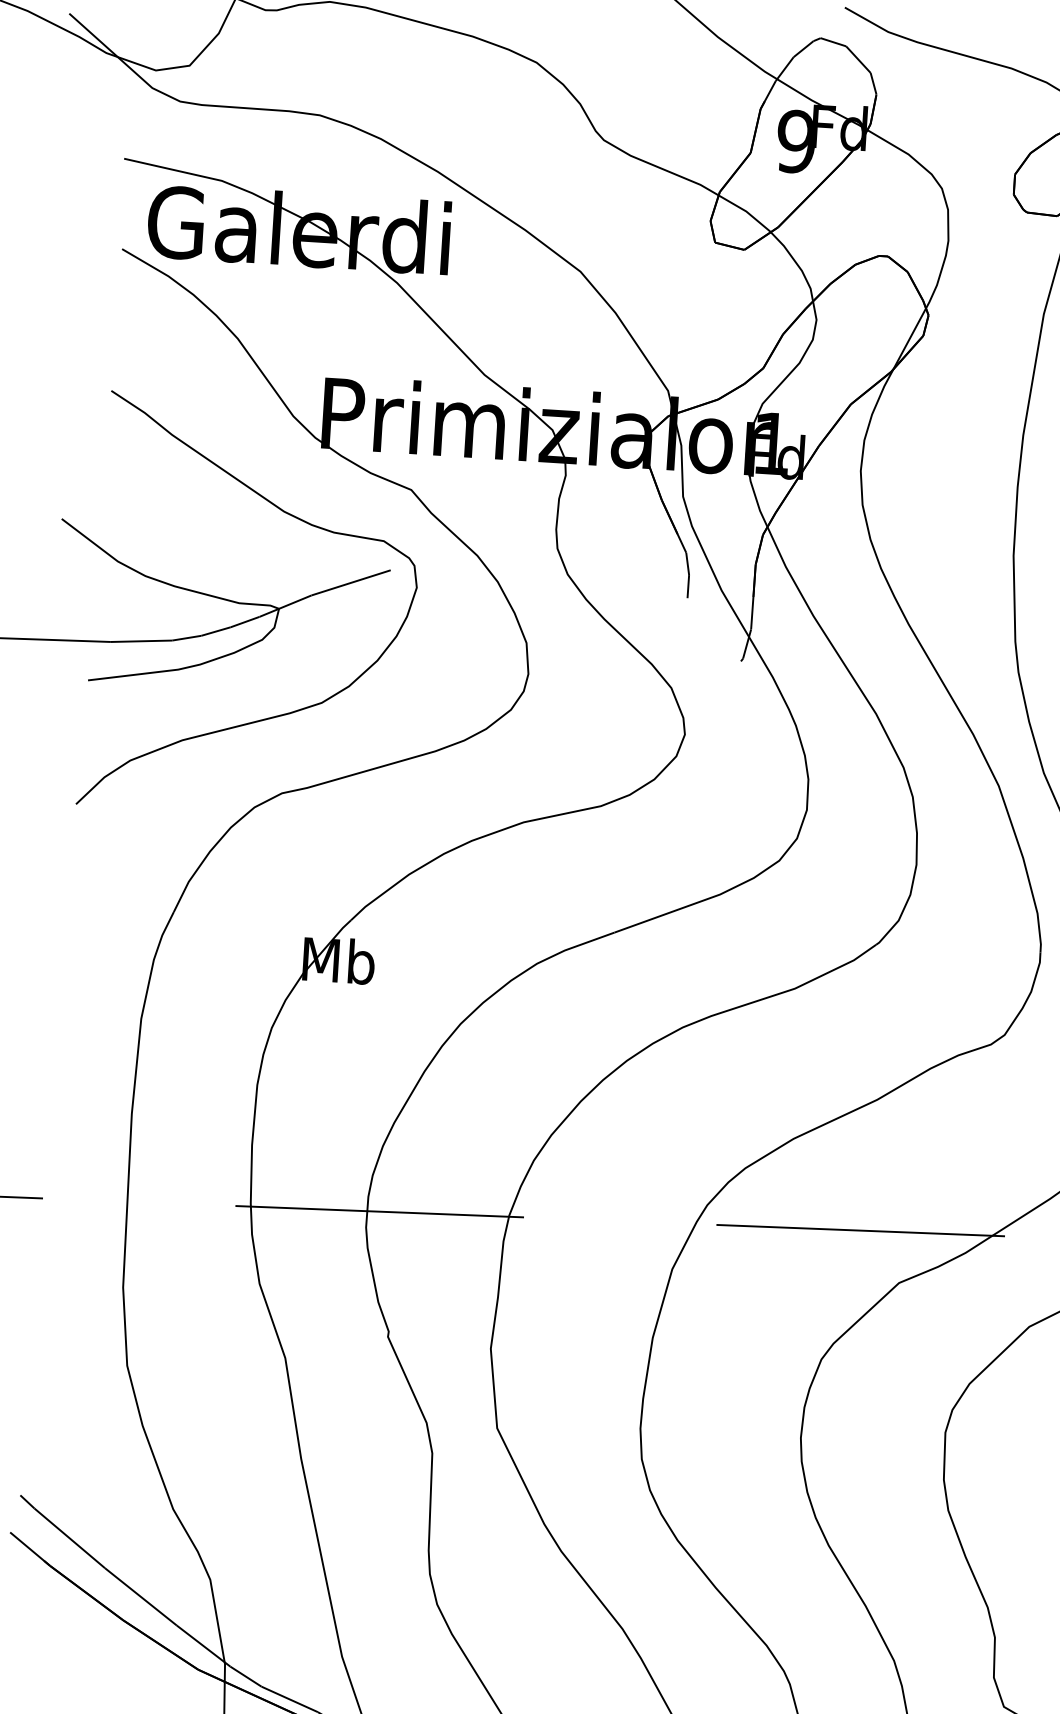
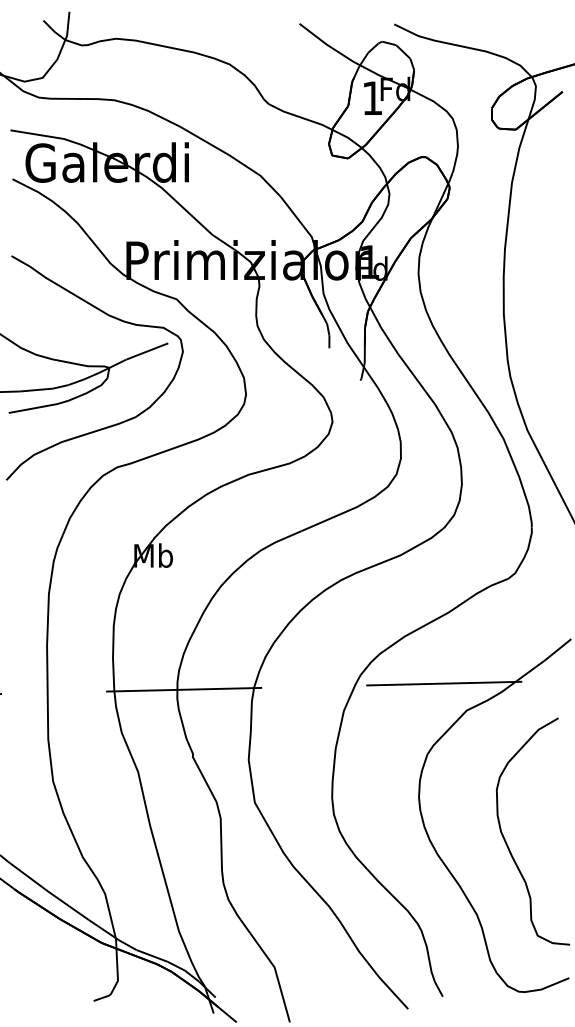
text: (796, 141) -> (372, 98), 9 -> 1

